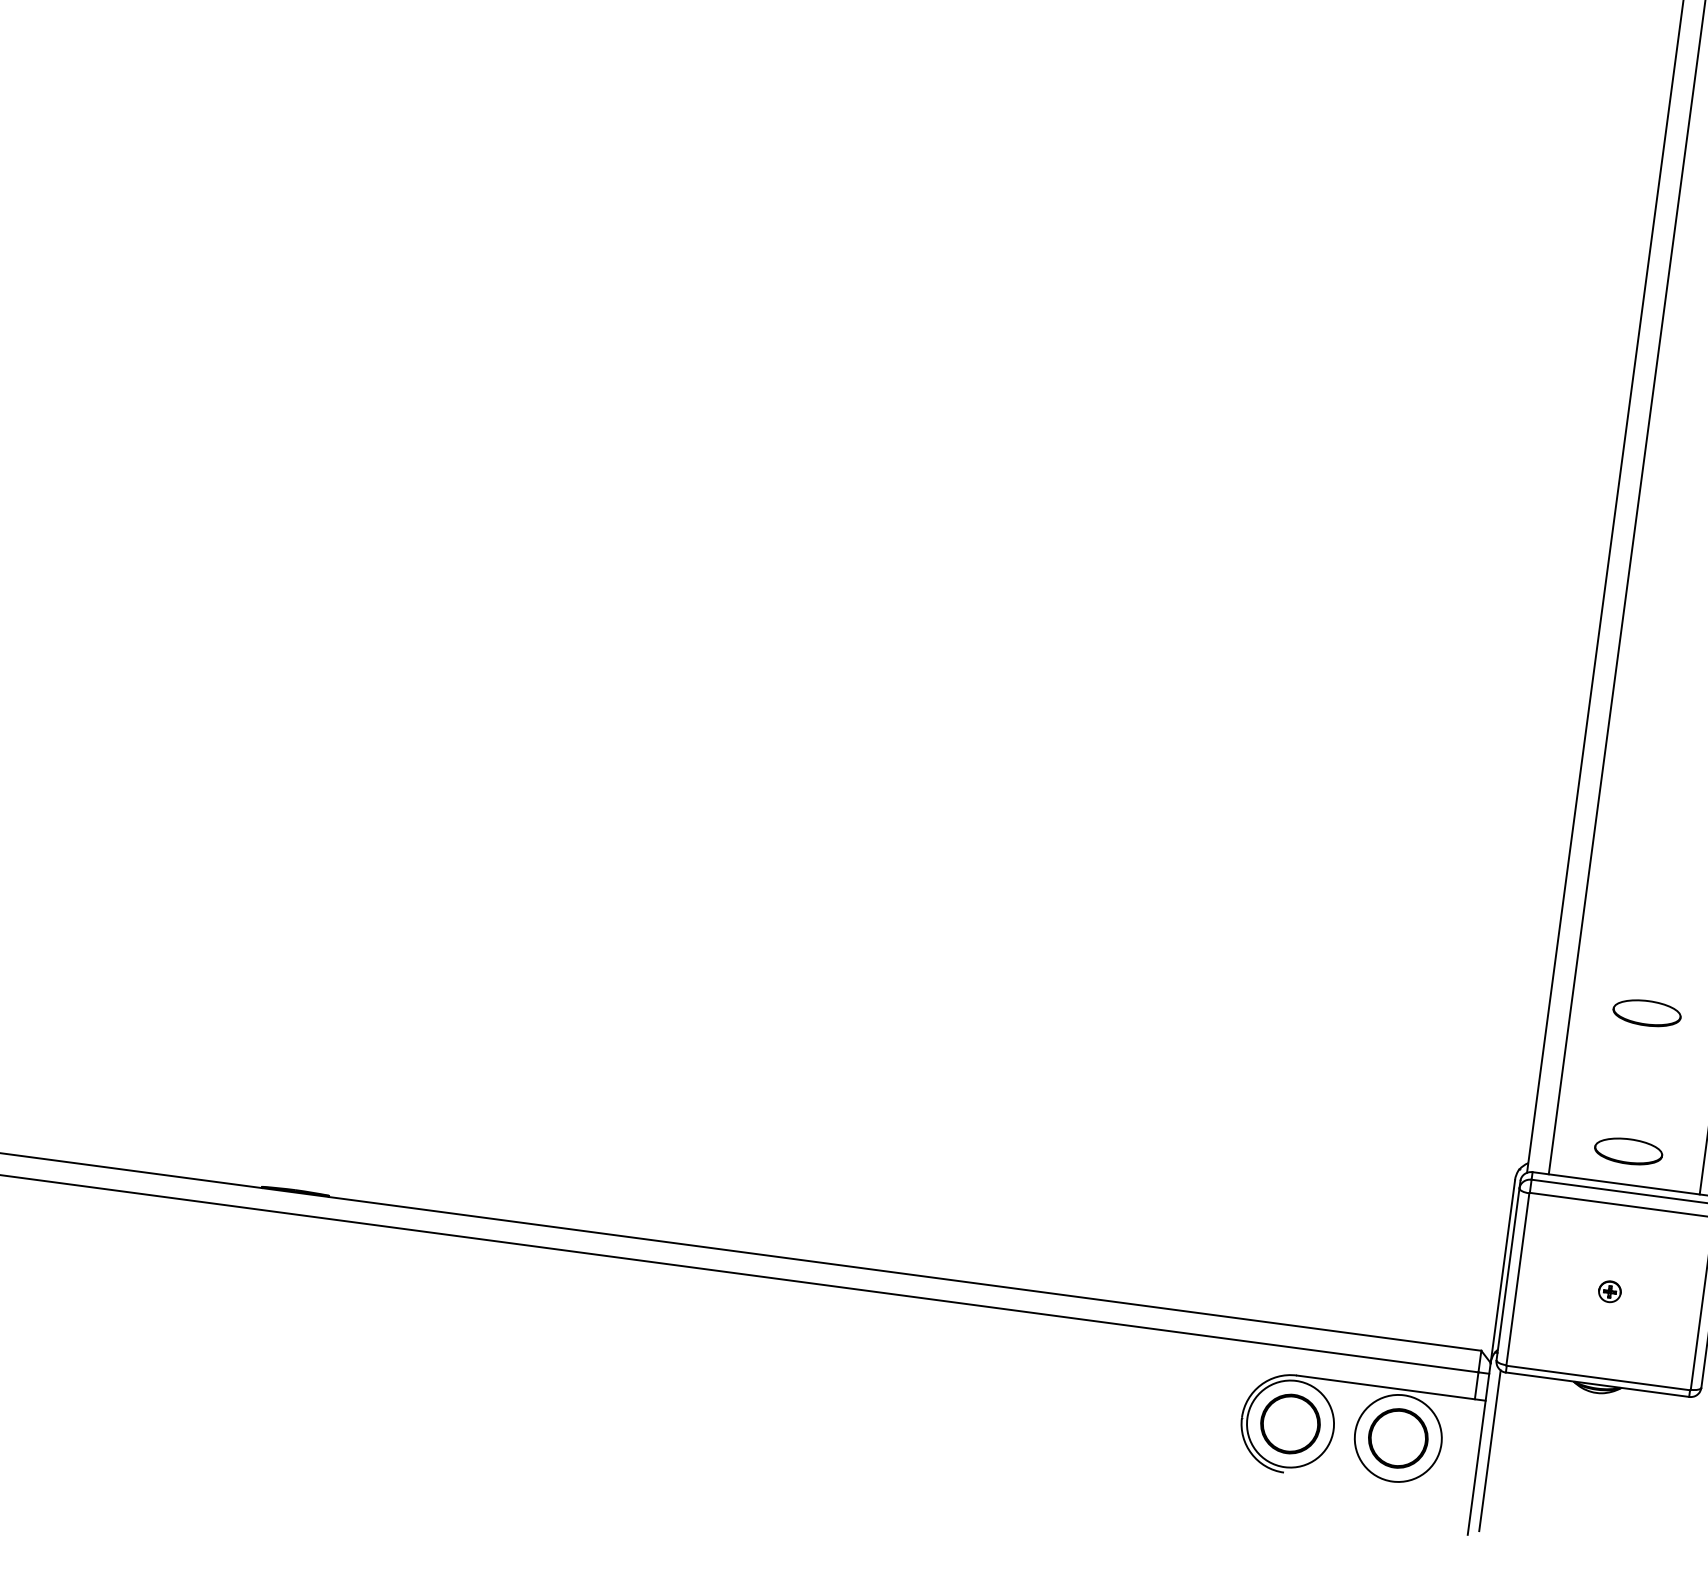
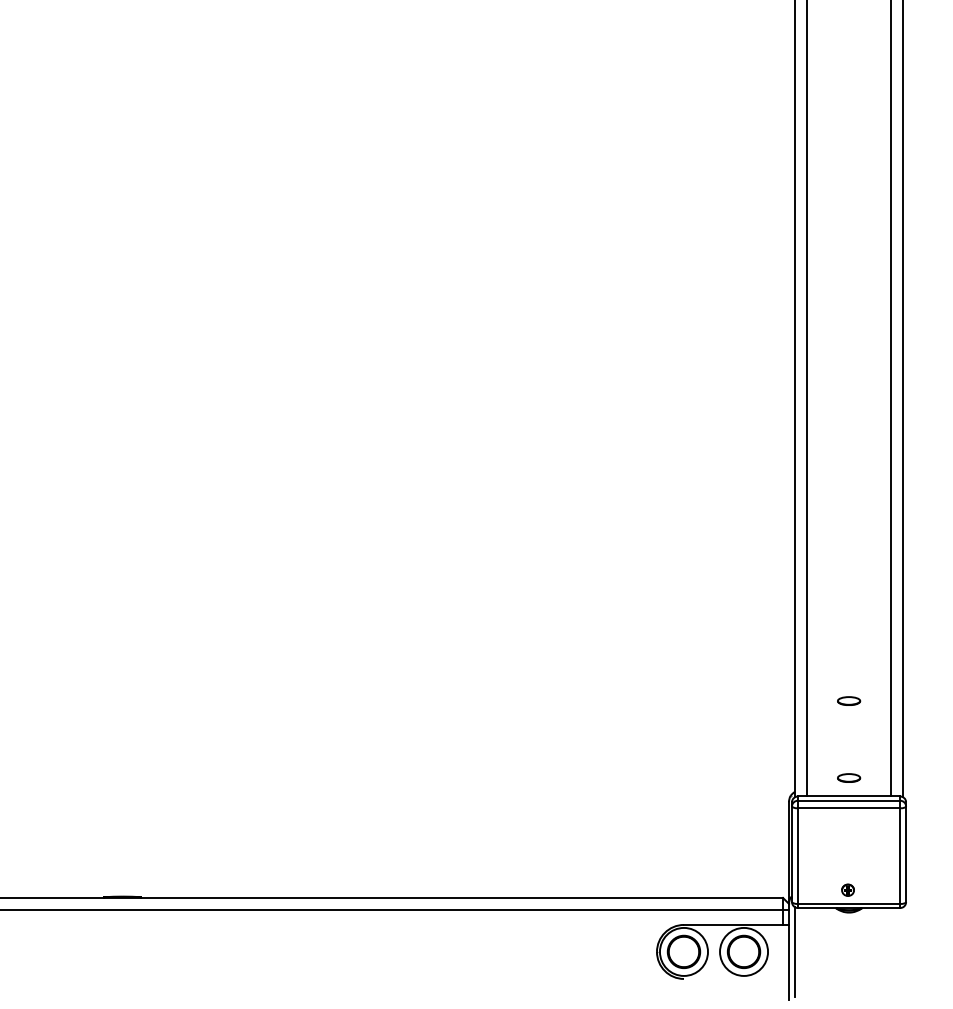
part: (1646, 1011) -> (848, 700), size x0.6
part: (1627, 1150) -> (848, 777), size x0.6
part: (1609, 1290) -> (847, 889), moved

